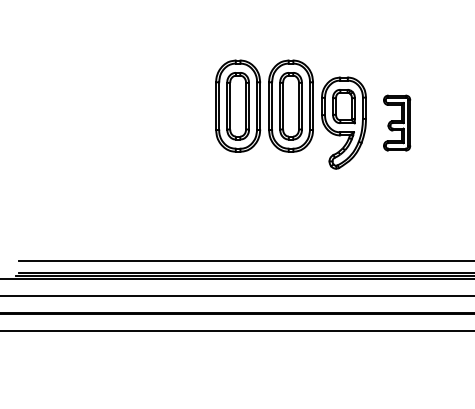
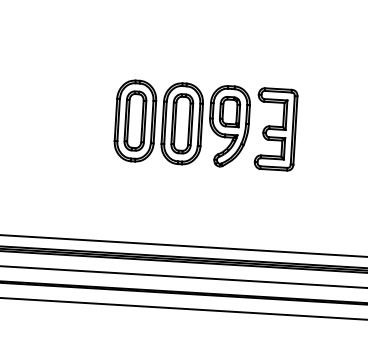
part: (264, 105) -> (158, 121), moved
part: (396, 122) -> (275, 128), size x1.67

